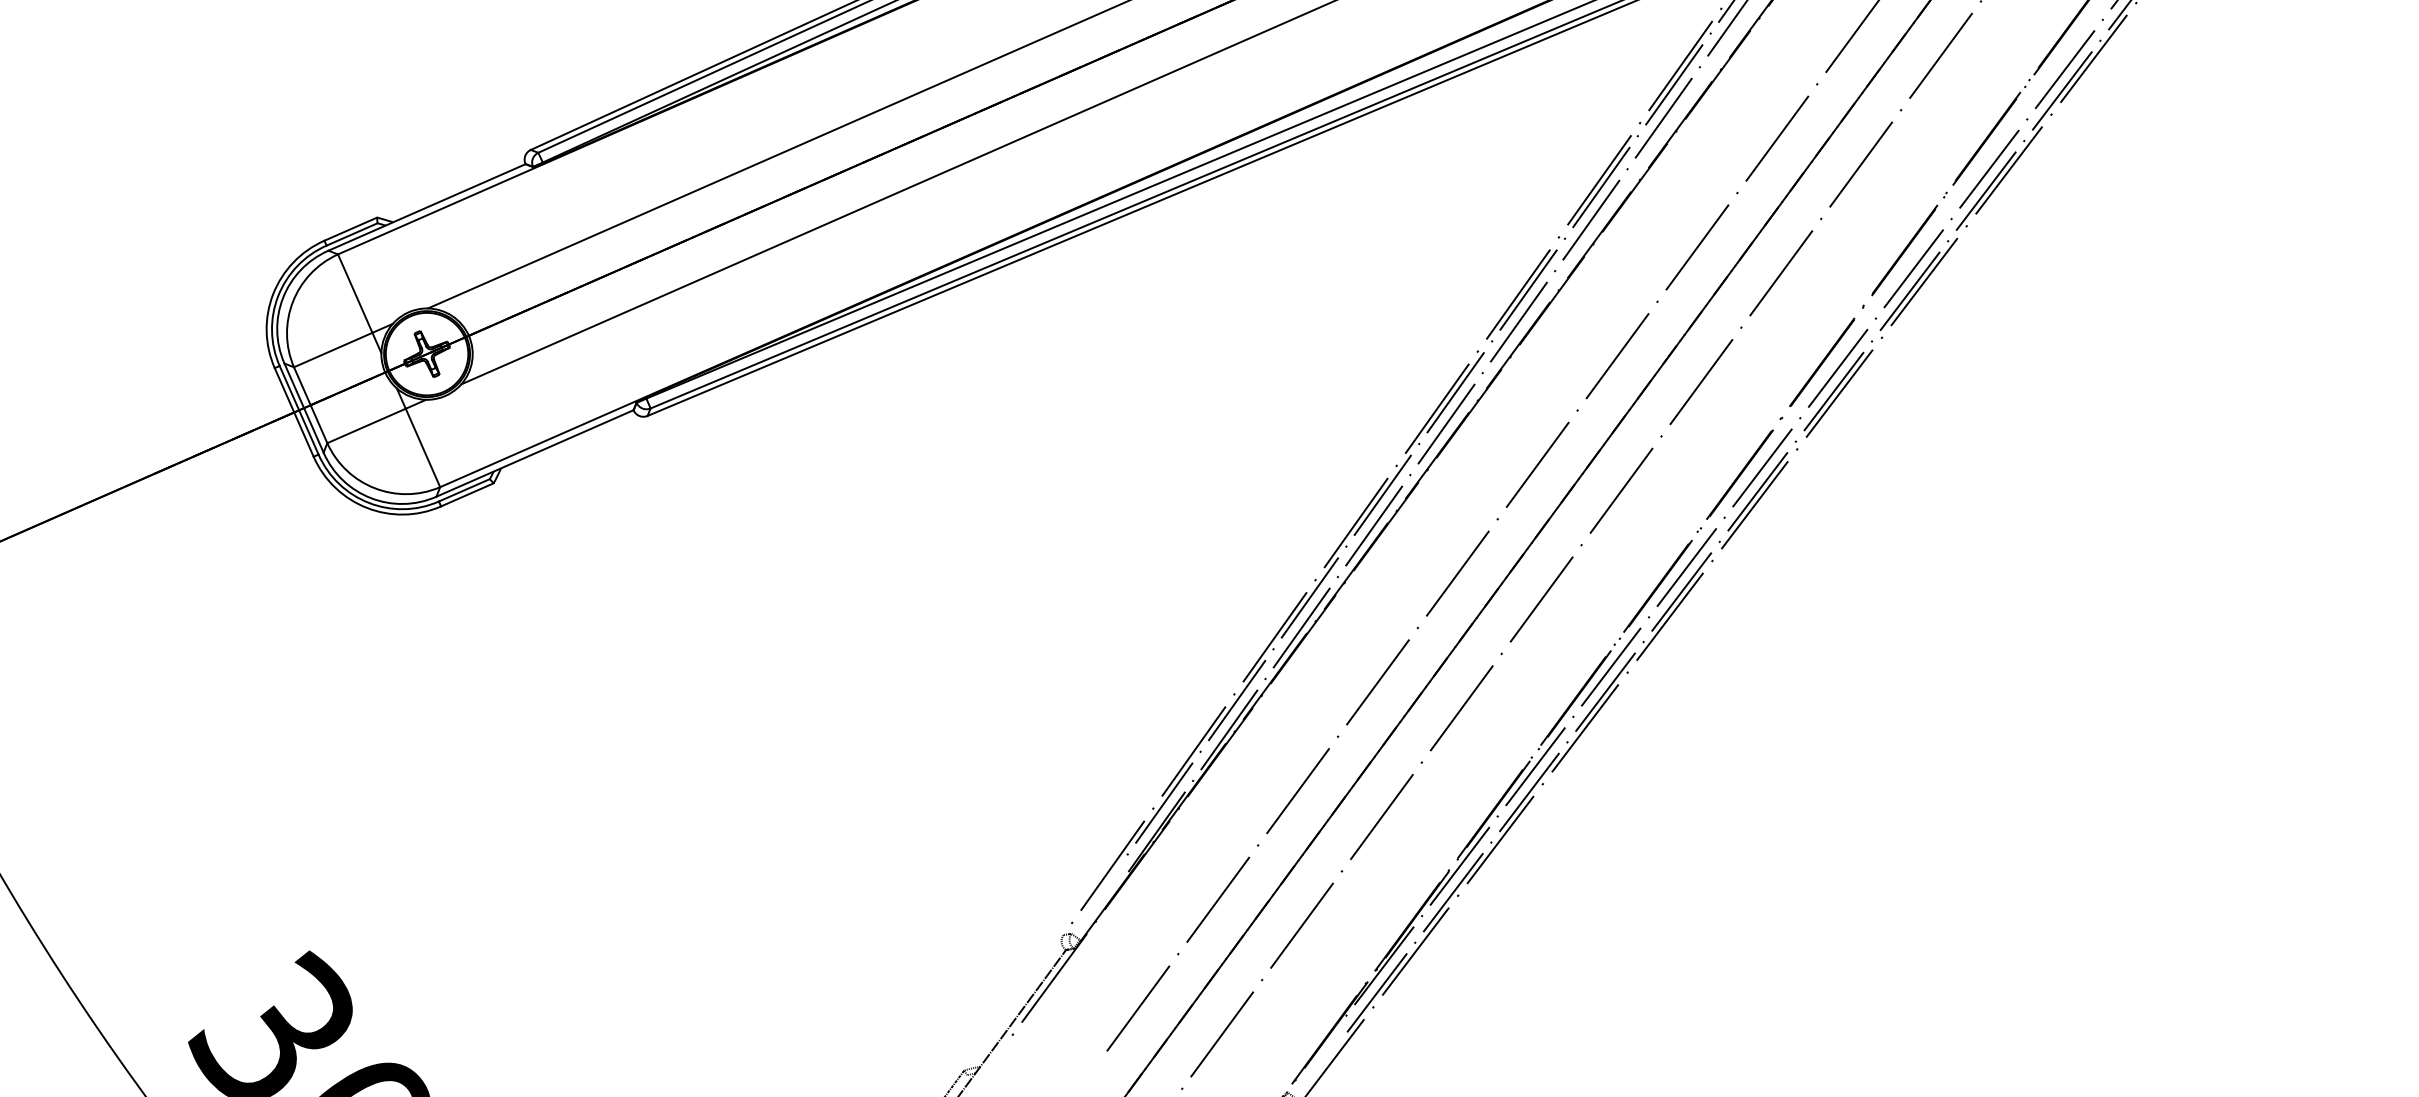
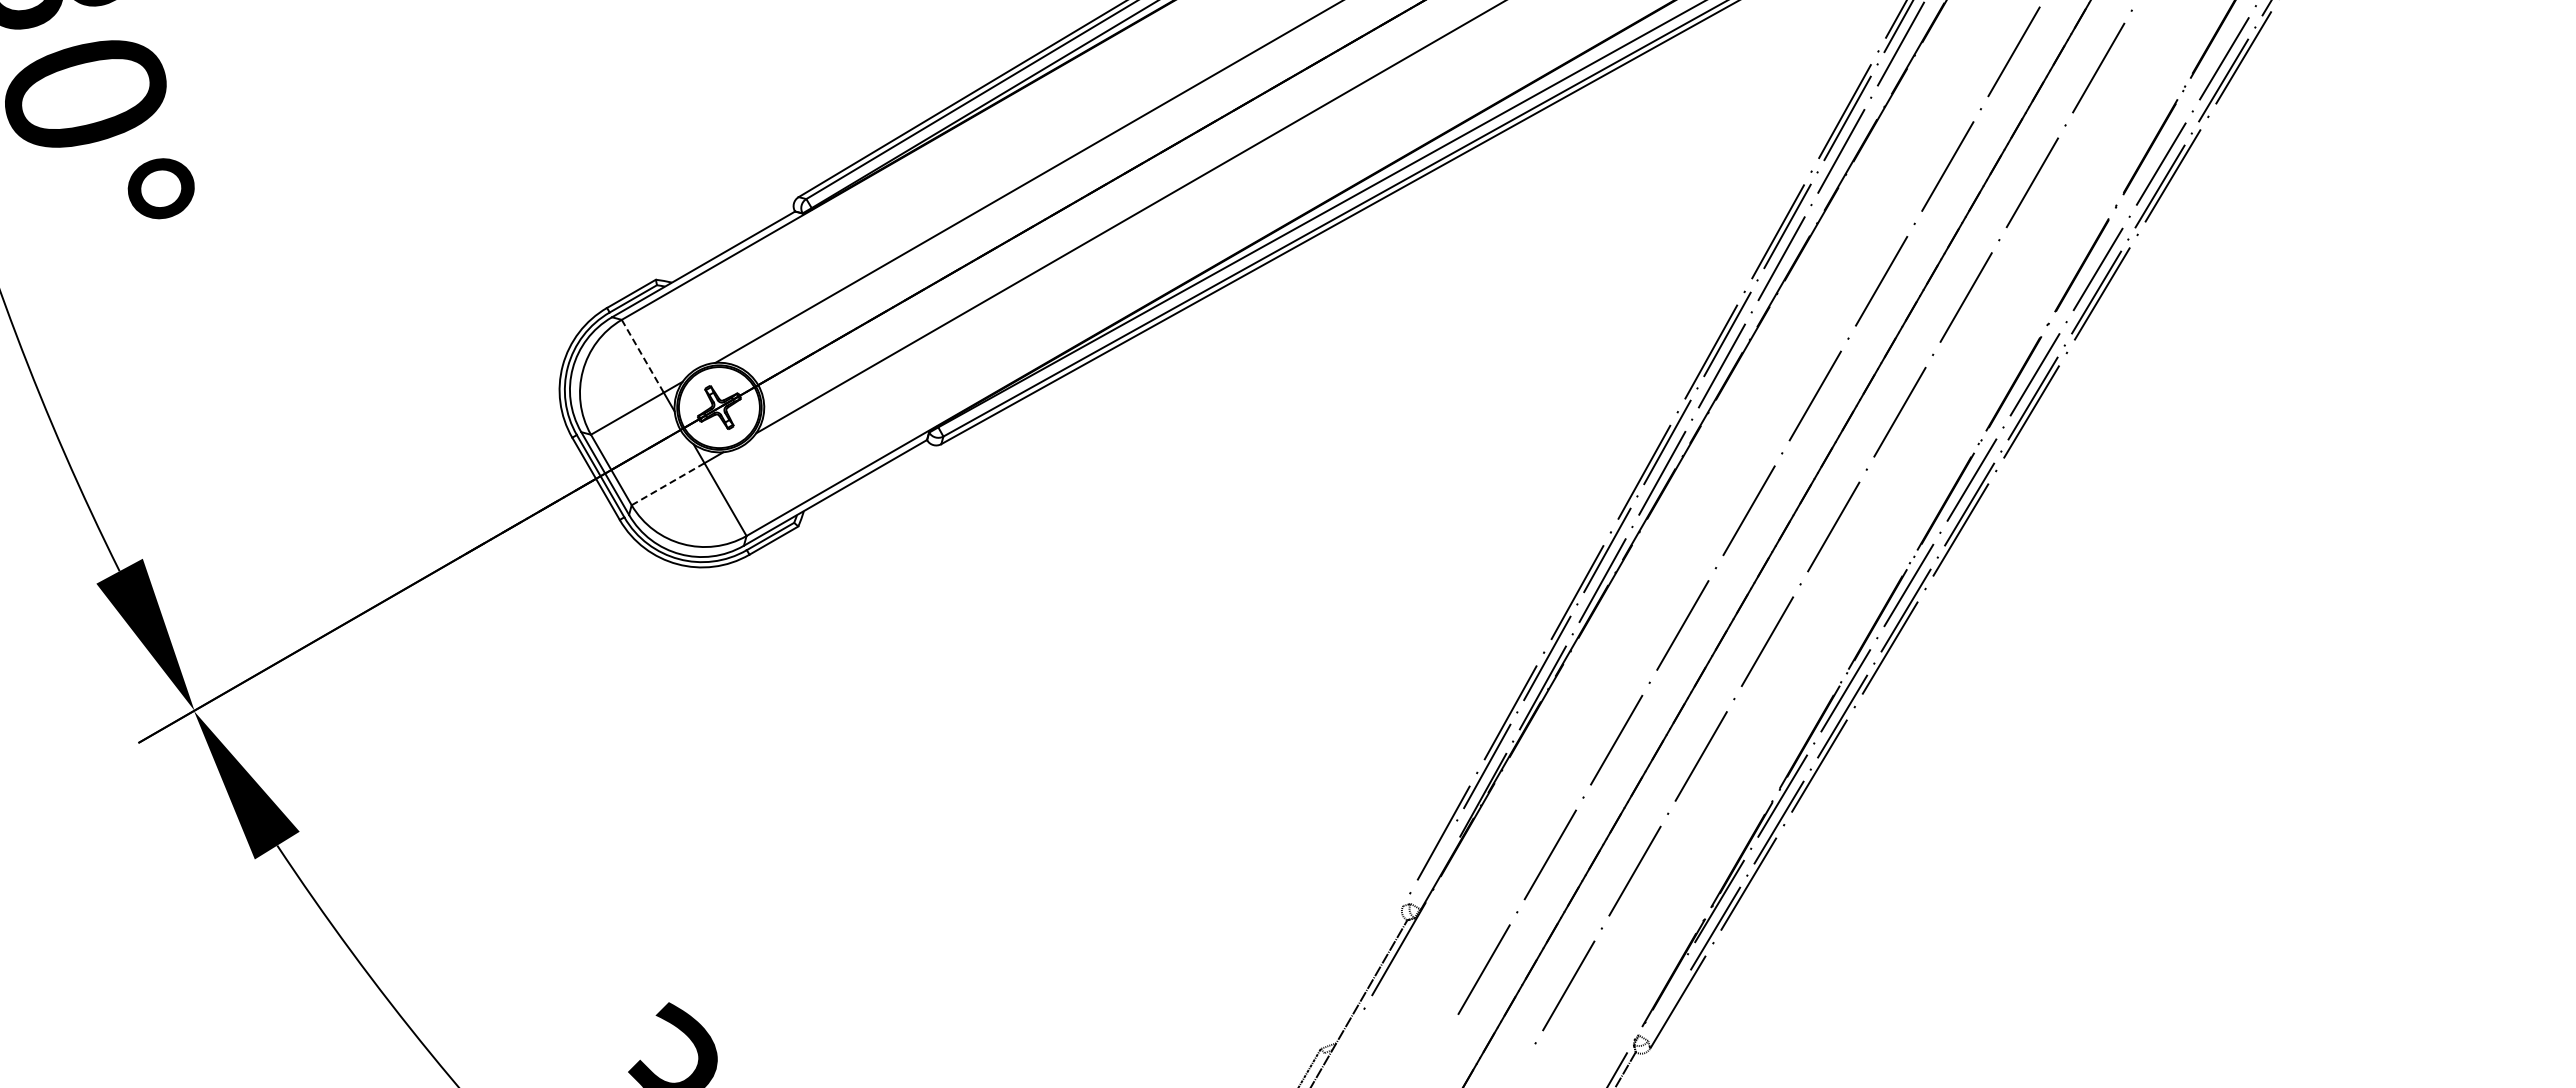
line: (355, 293) -> (643, 356), solid -> dashed
line: (367, 425) -> (668, 483), solid -> dashed

